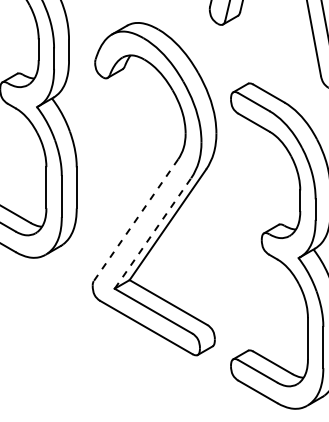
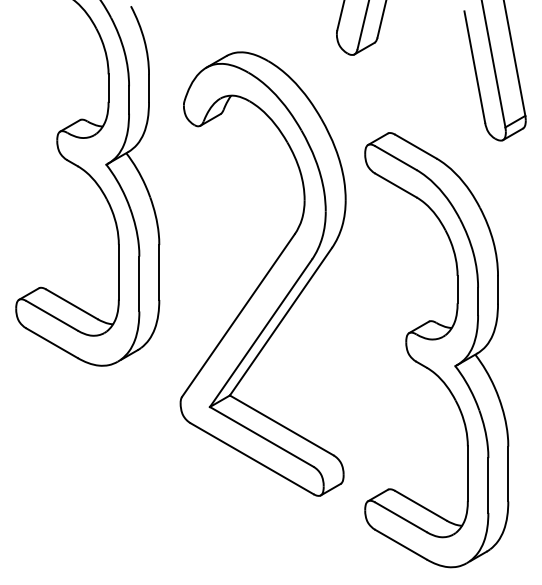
line: (136, 220) -> (238, 315), dashed -> solid
line: (153, 233) -> (261, 333), dashed -> solid

